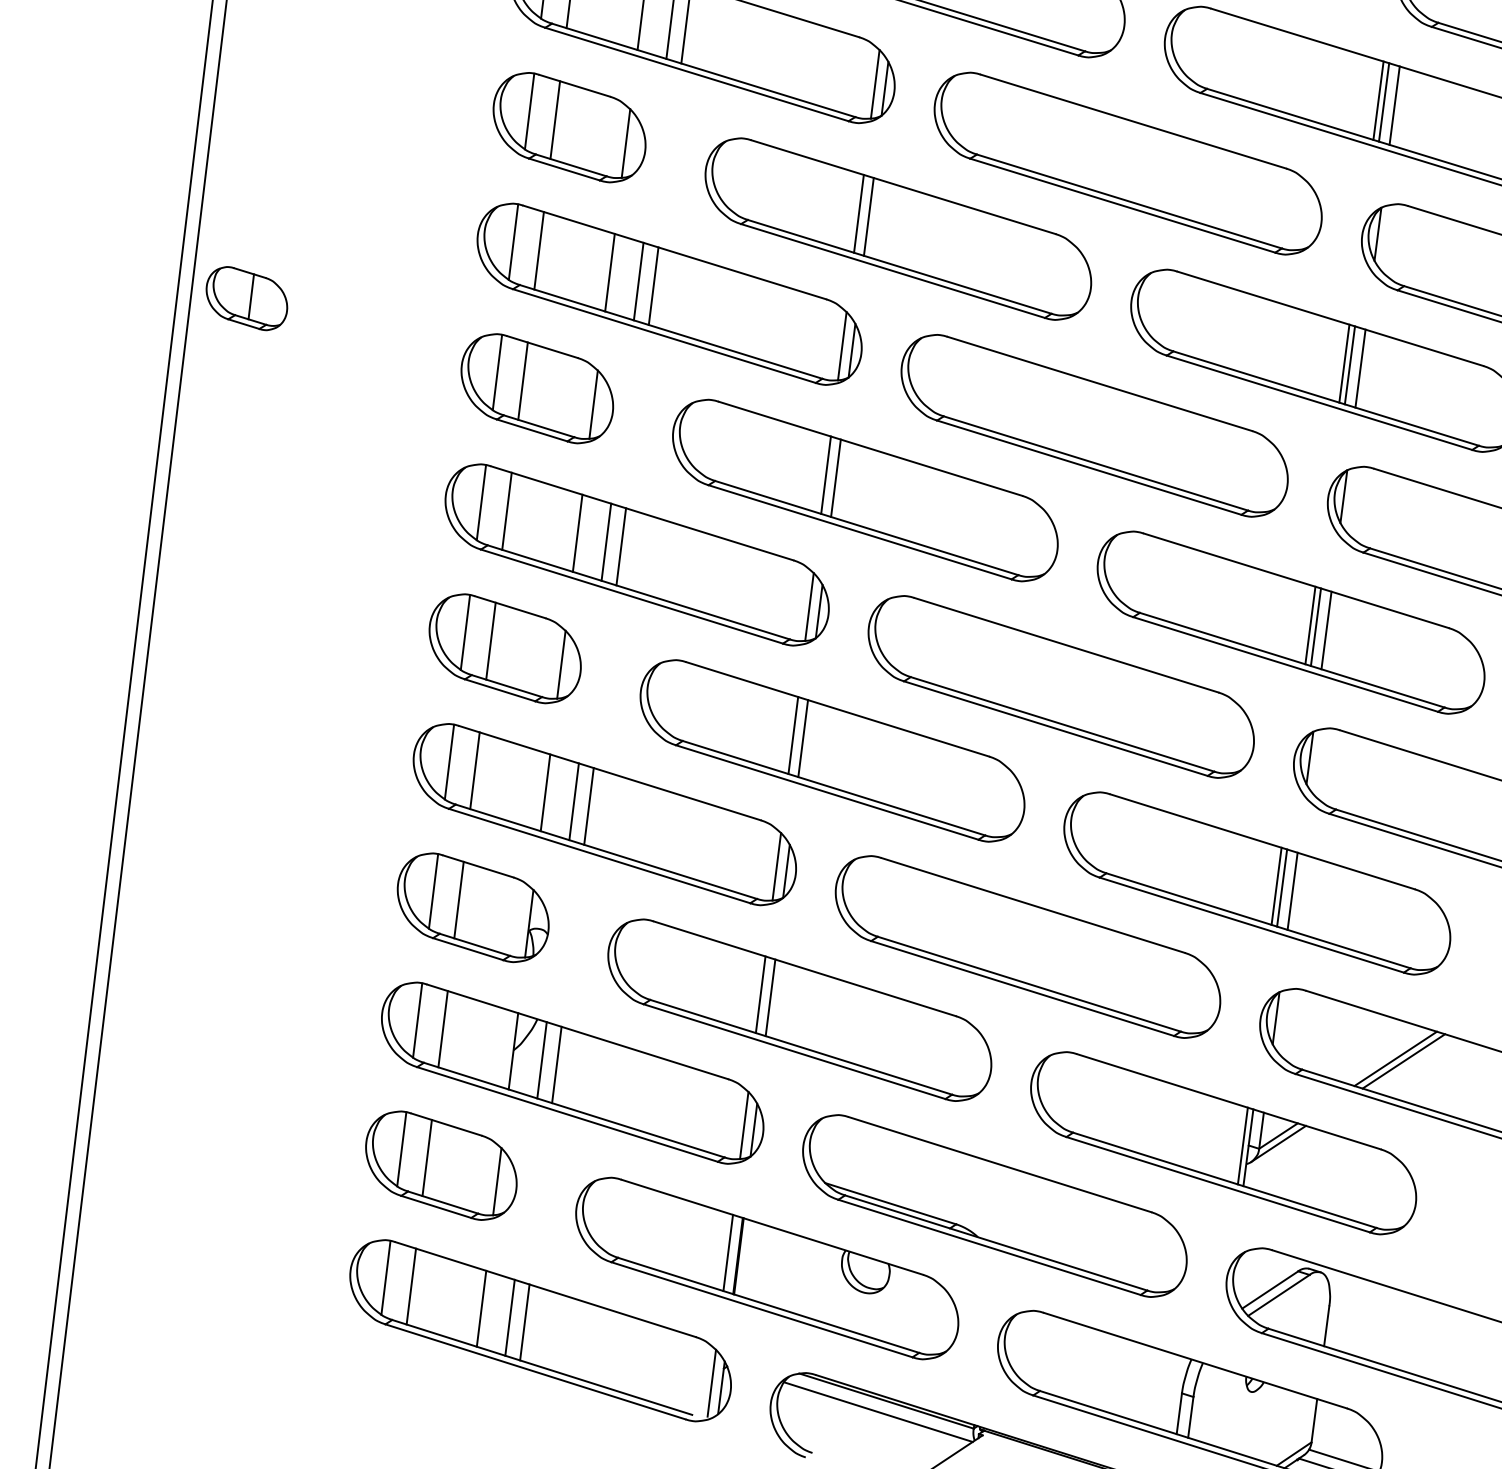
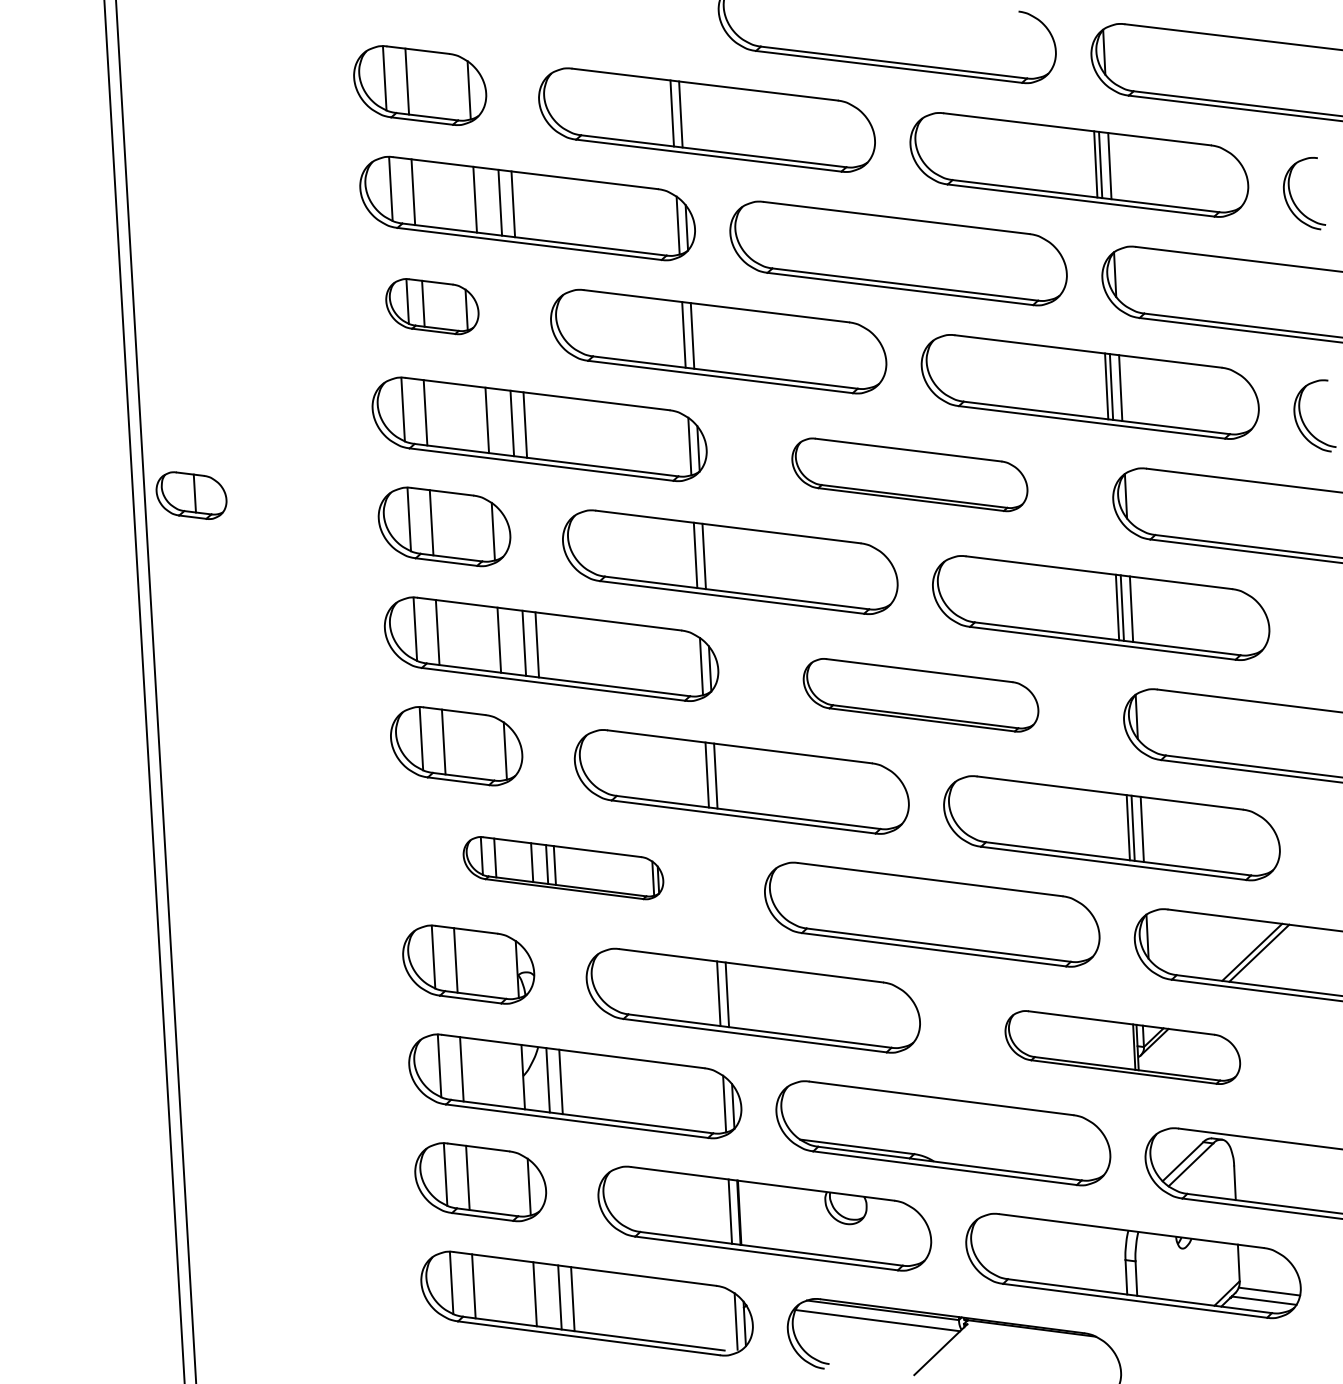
part: (569, 127) -> (432, 306), size x0.7
part: (1094, 425) -> (909, 474), size x0.7
part: (1060, 687) -> (920, 695), size x0.7
part: (605, 813) -> (563, 867), size x0.6
part: (1223, 1143) -> (1122, 1047), size x0.7

